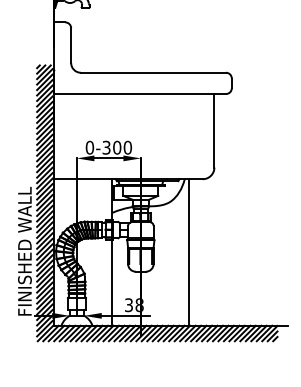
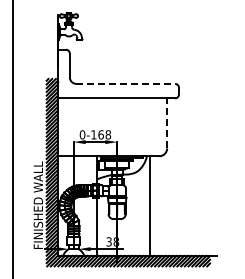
line: (154, 72) -> (126, 83), solid -> dashed
line: (214, 130) -> (167, 123), solid -> dashed
text: (117, 147) -> (101, 134), 0-300 -> 0-168

